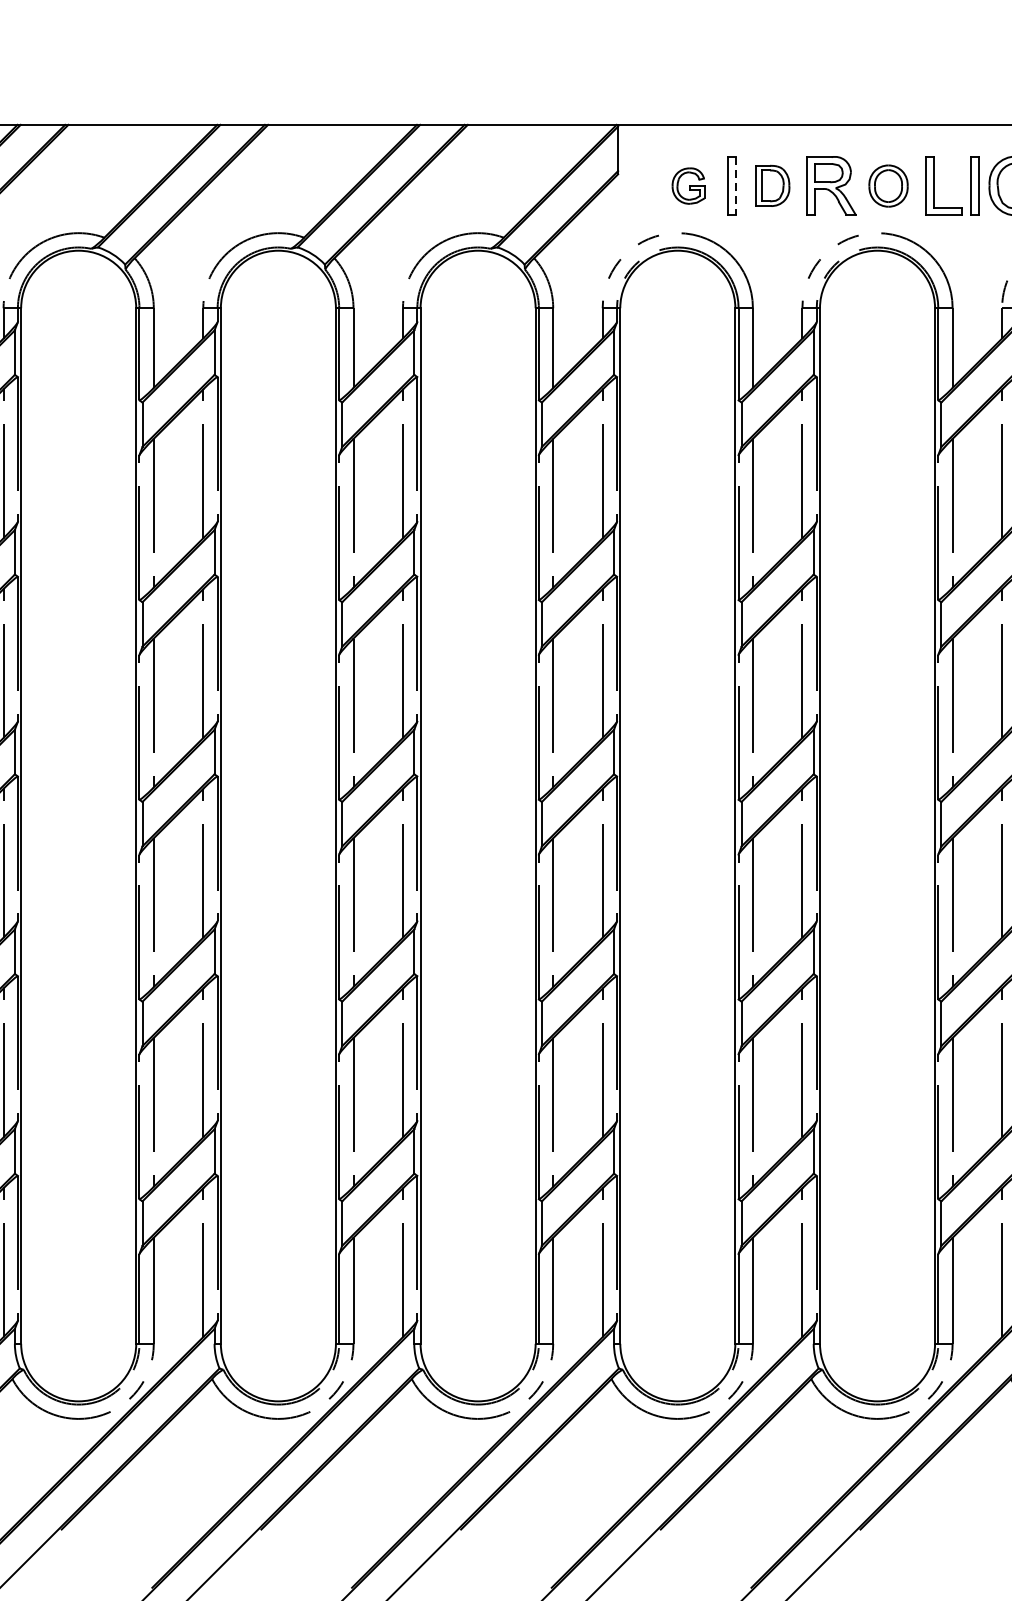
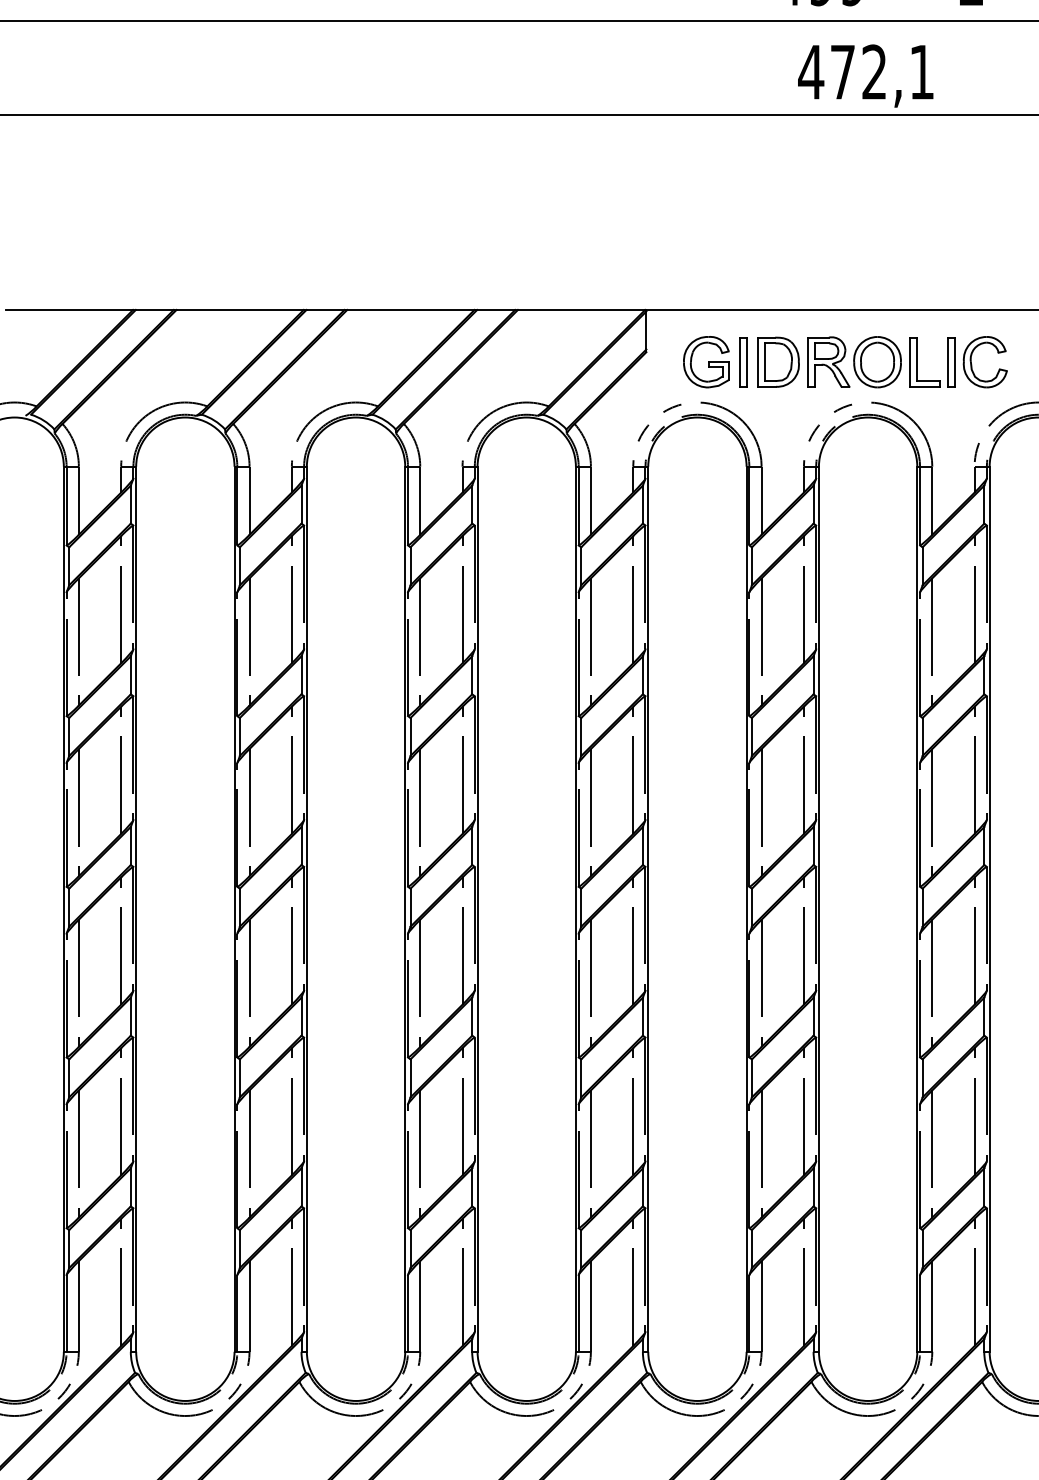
part: (772, 185) -> (778, 361), size x1.43
part: (688, 186) -> (706, 362), size x1.67
line: (736, 186) -> (747, 362), dashed -> solid
part: (888, 186) -> (877, 362), size x1.43

